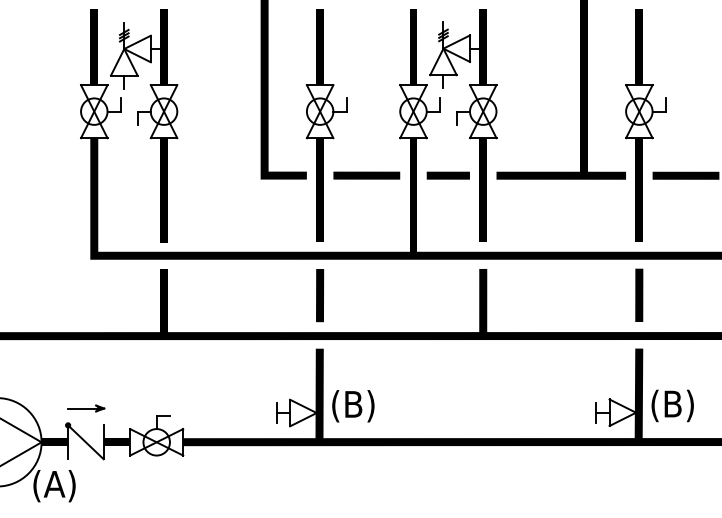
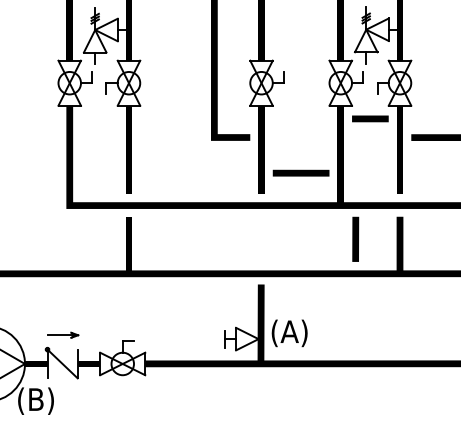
line: (366, 175) -> (300, 173), moved
line: (447, 175) -> (369, 118), moved
line: (320, 295) -> (356, 239), moved
text: (353, 404) -> (289, 331), (B) -> (A)
text: (54, 484) -> (35, 399), (A) -> (B)

